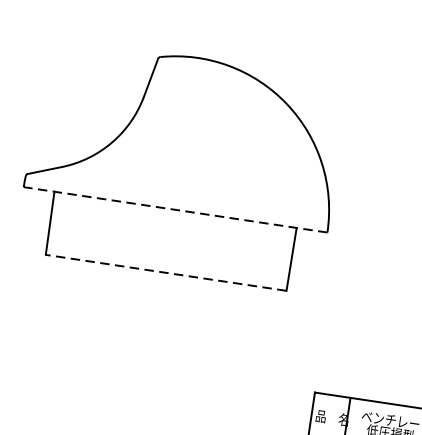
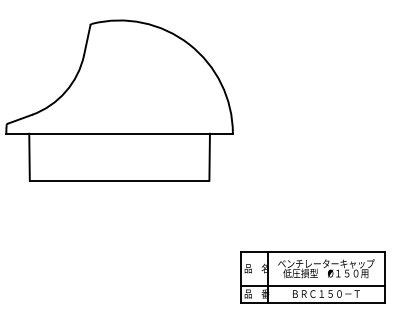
line: (175, 209) -> (119, 133), dashed -> solid
line: (166, 272) -> (119, 180), dashed -> solid

